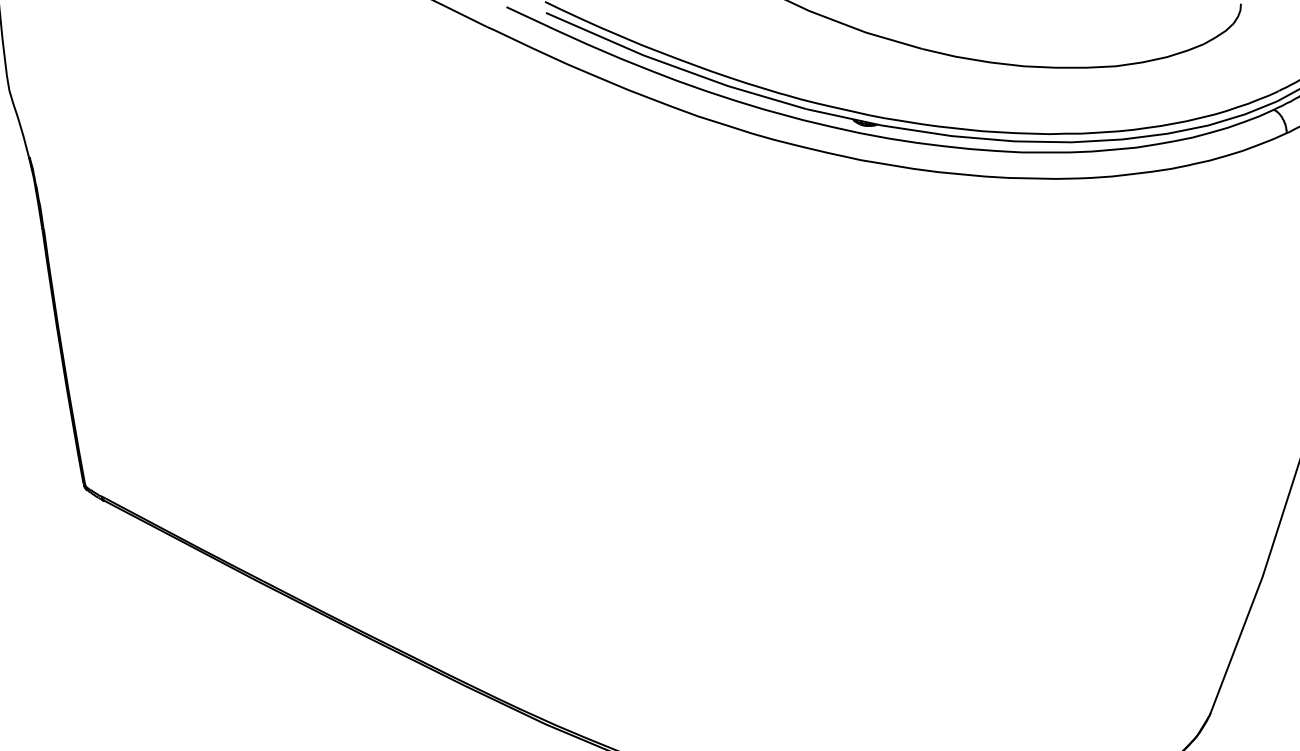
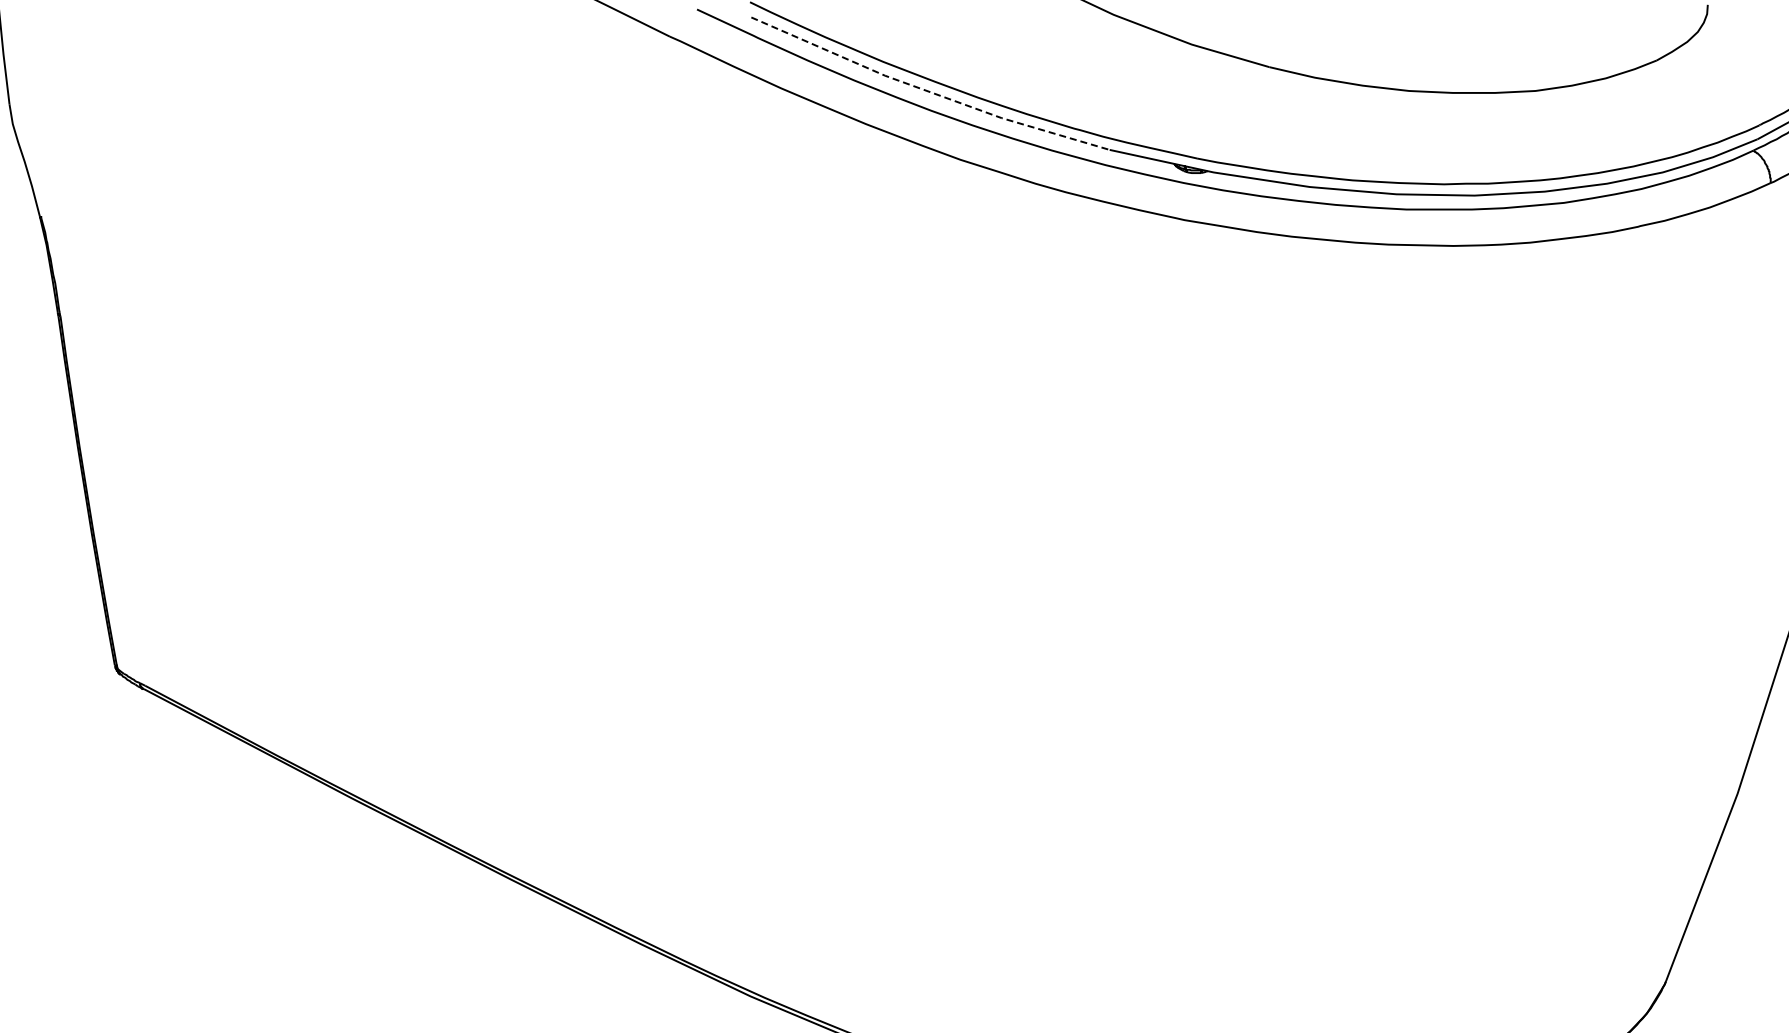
line: (674, 66) -> (928, 91), solid -> dashed

